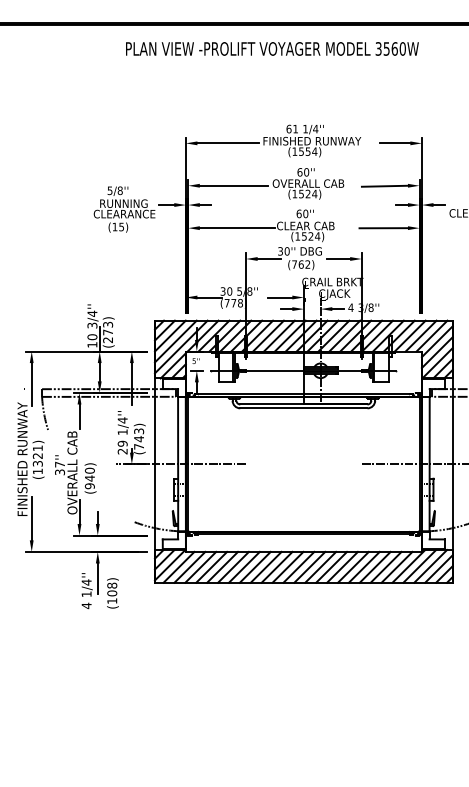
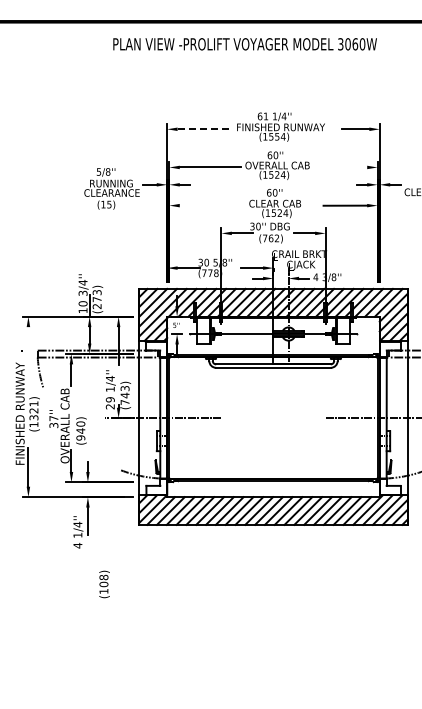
text: (386, 49) -> (347, 44), 3560W -> 3060W
line: (228, 143) -> (205, 129), solid -> dashed
line: (384, 185) -> (346, 167), removed
line: (237, 228) -> (213, 205), removed
line: (31, 384) -> (28, 346), removed
text: (112, 593) -> (104, 584), moved

